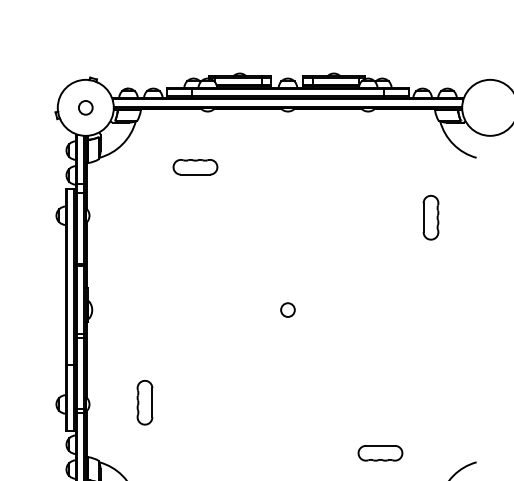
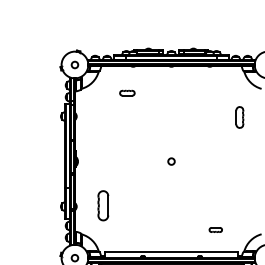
part: (195, 165) -> (127, 92), size x0.7
part: (143, 402) -> (102, 205), size x1.4
part: (380, 452) -> (215, 229), size x0.6

